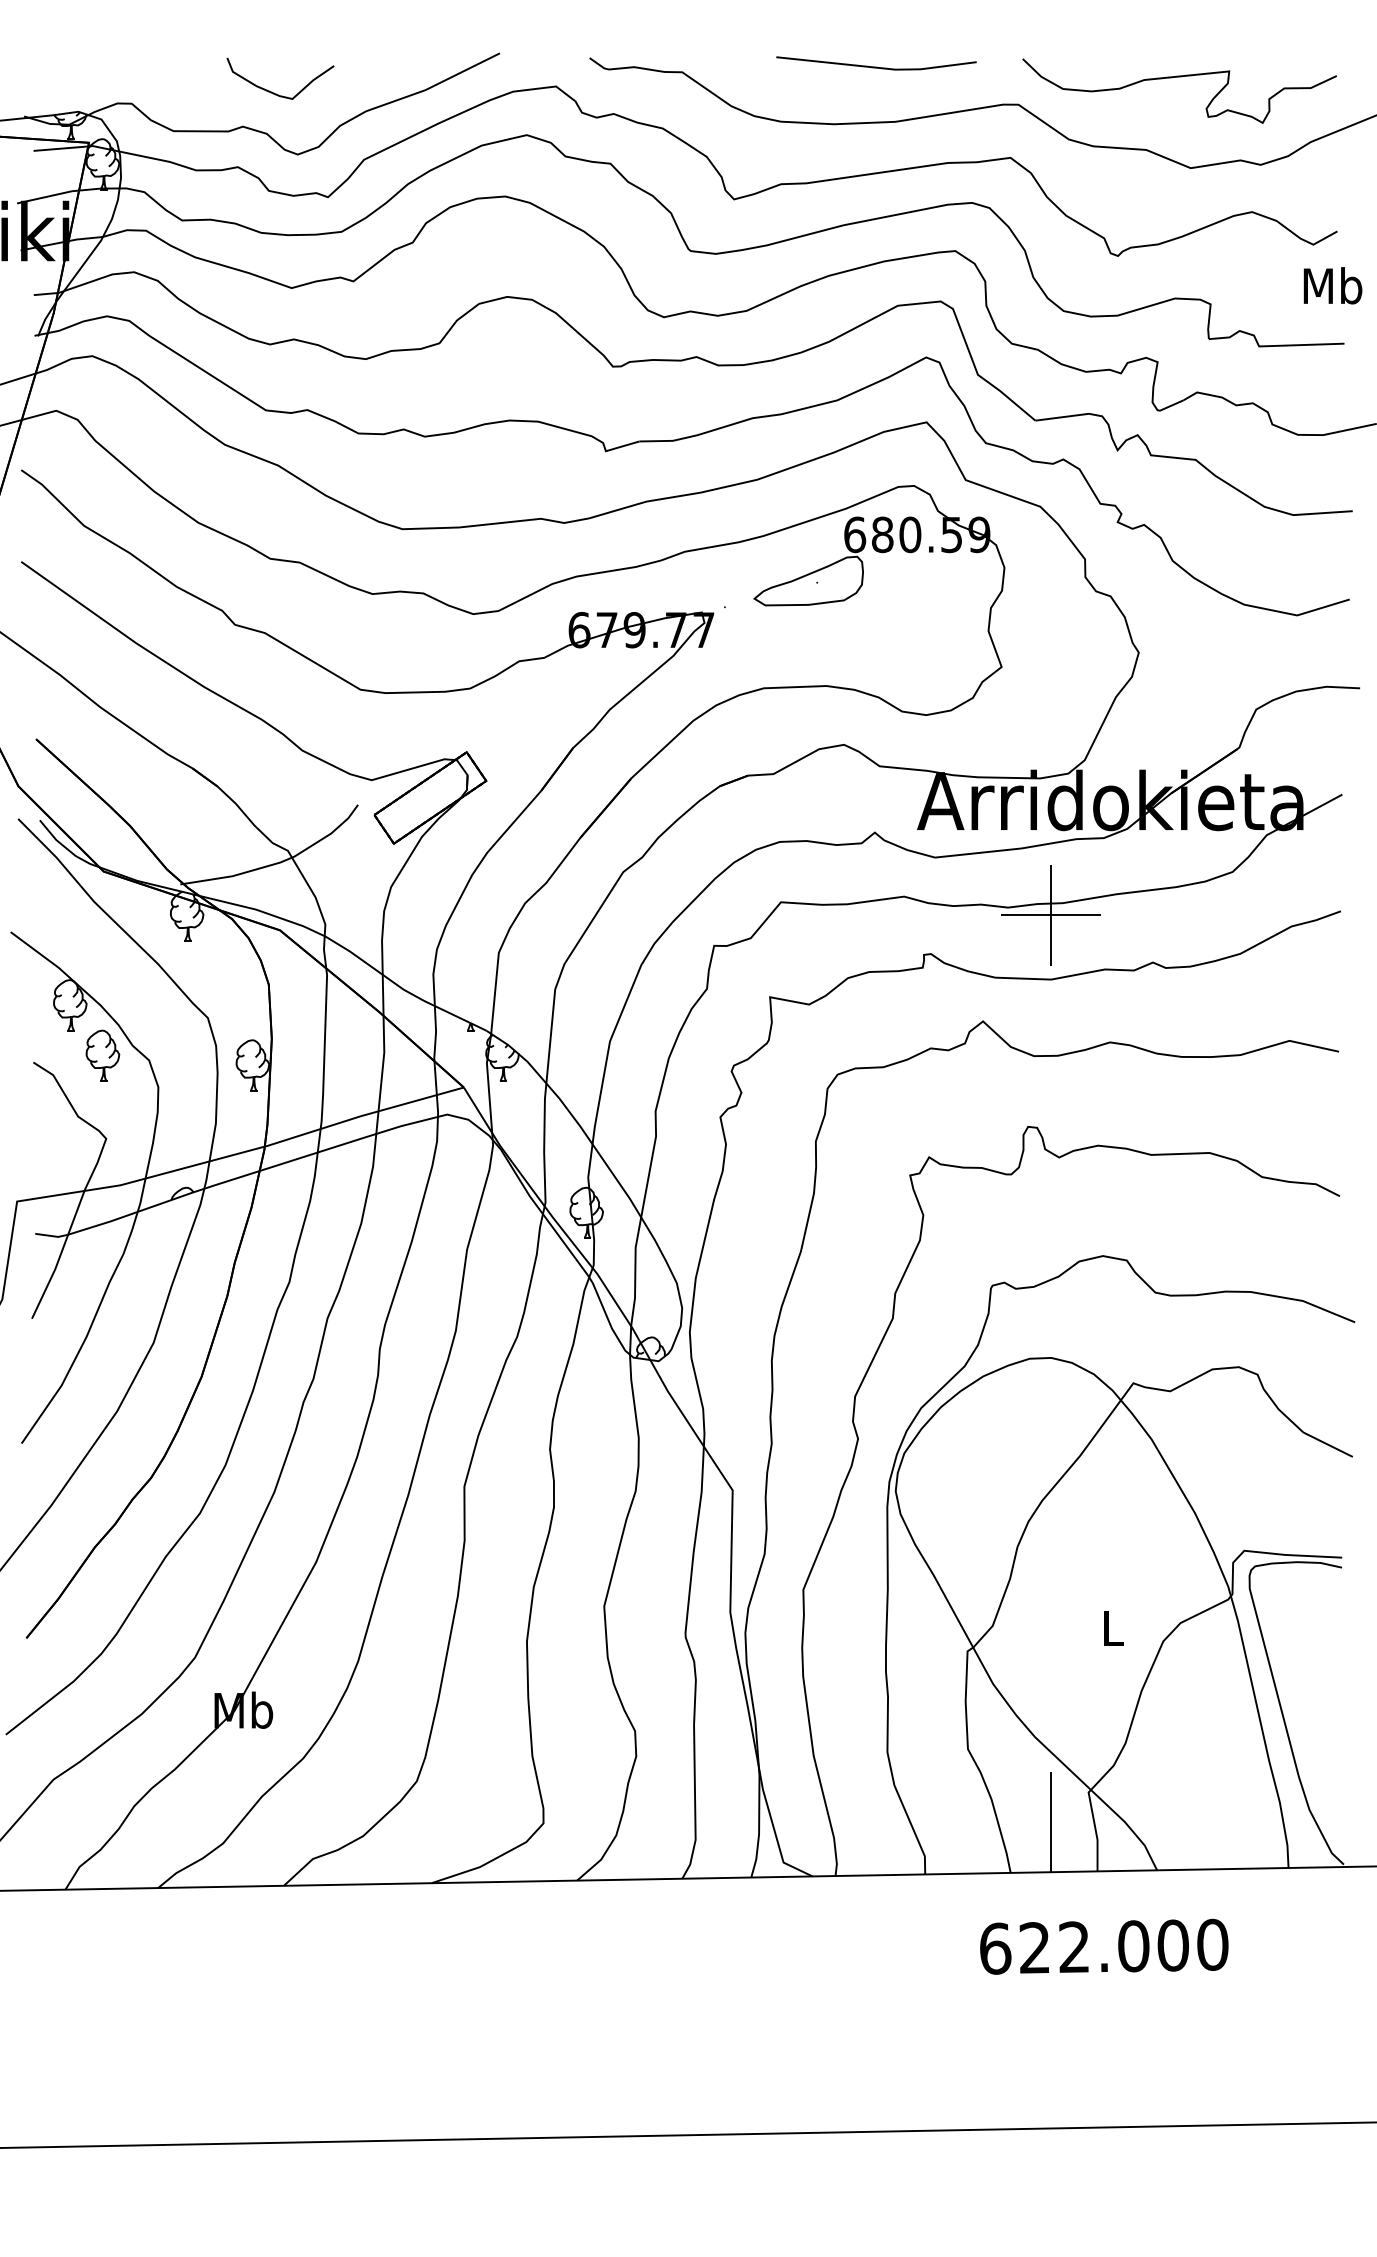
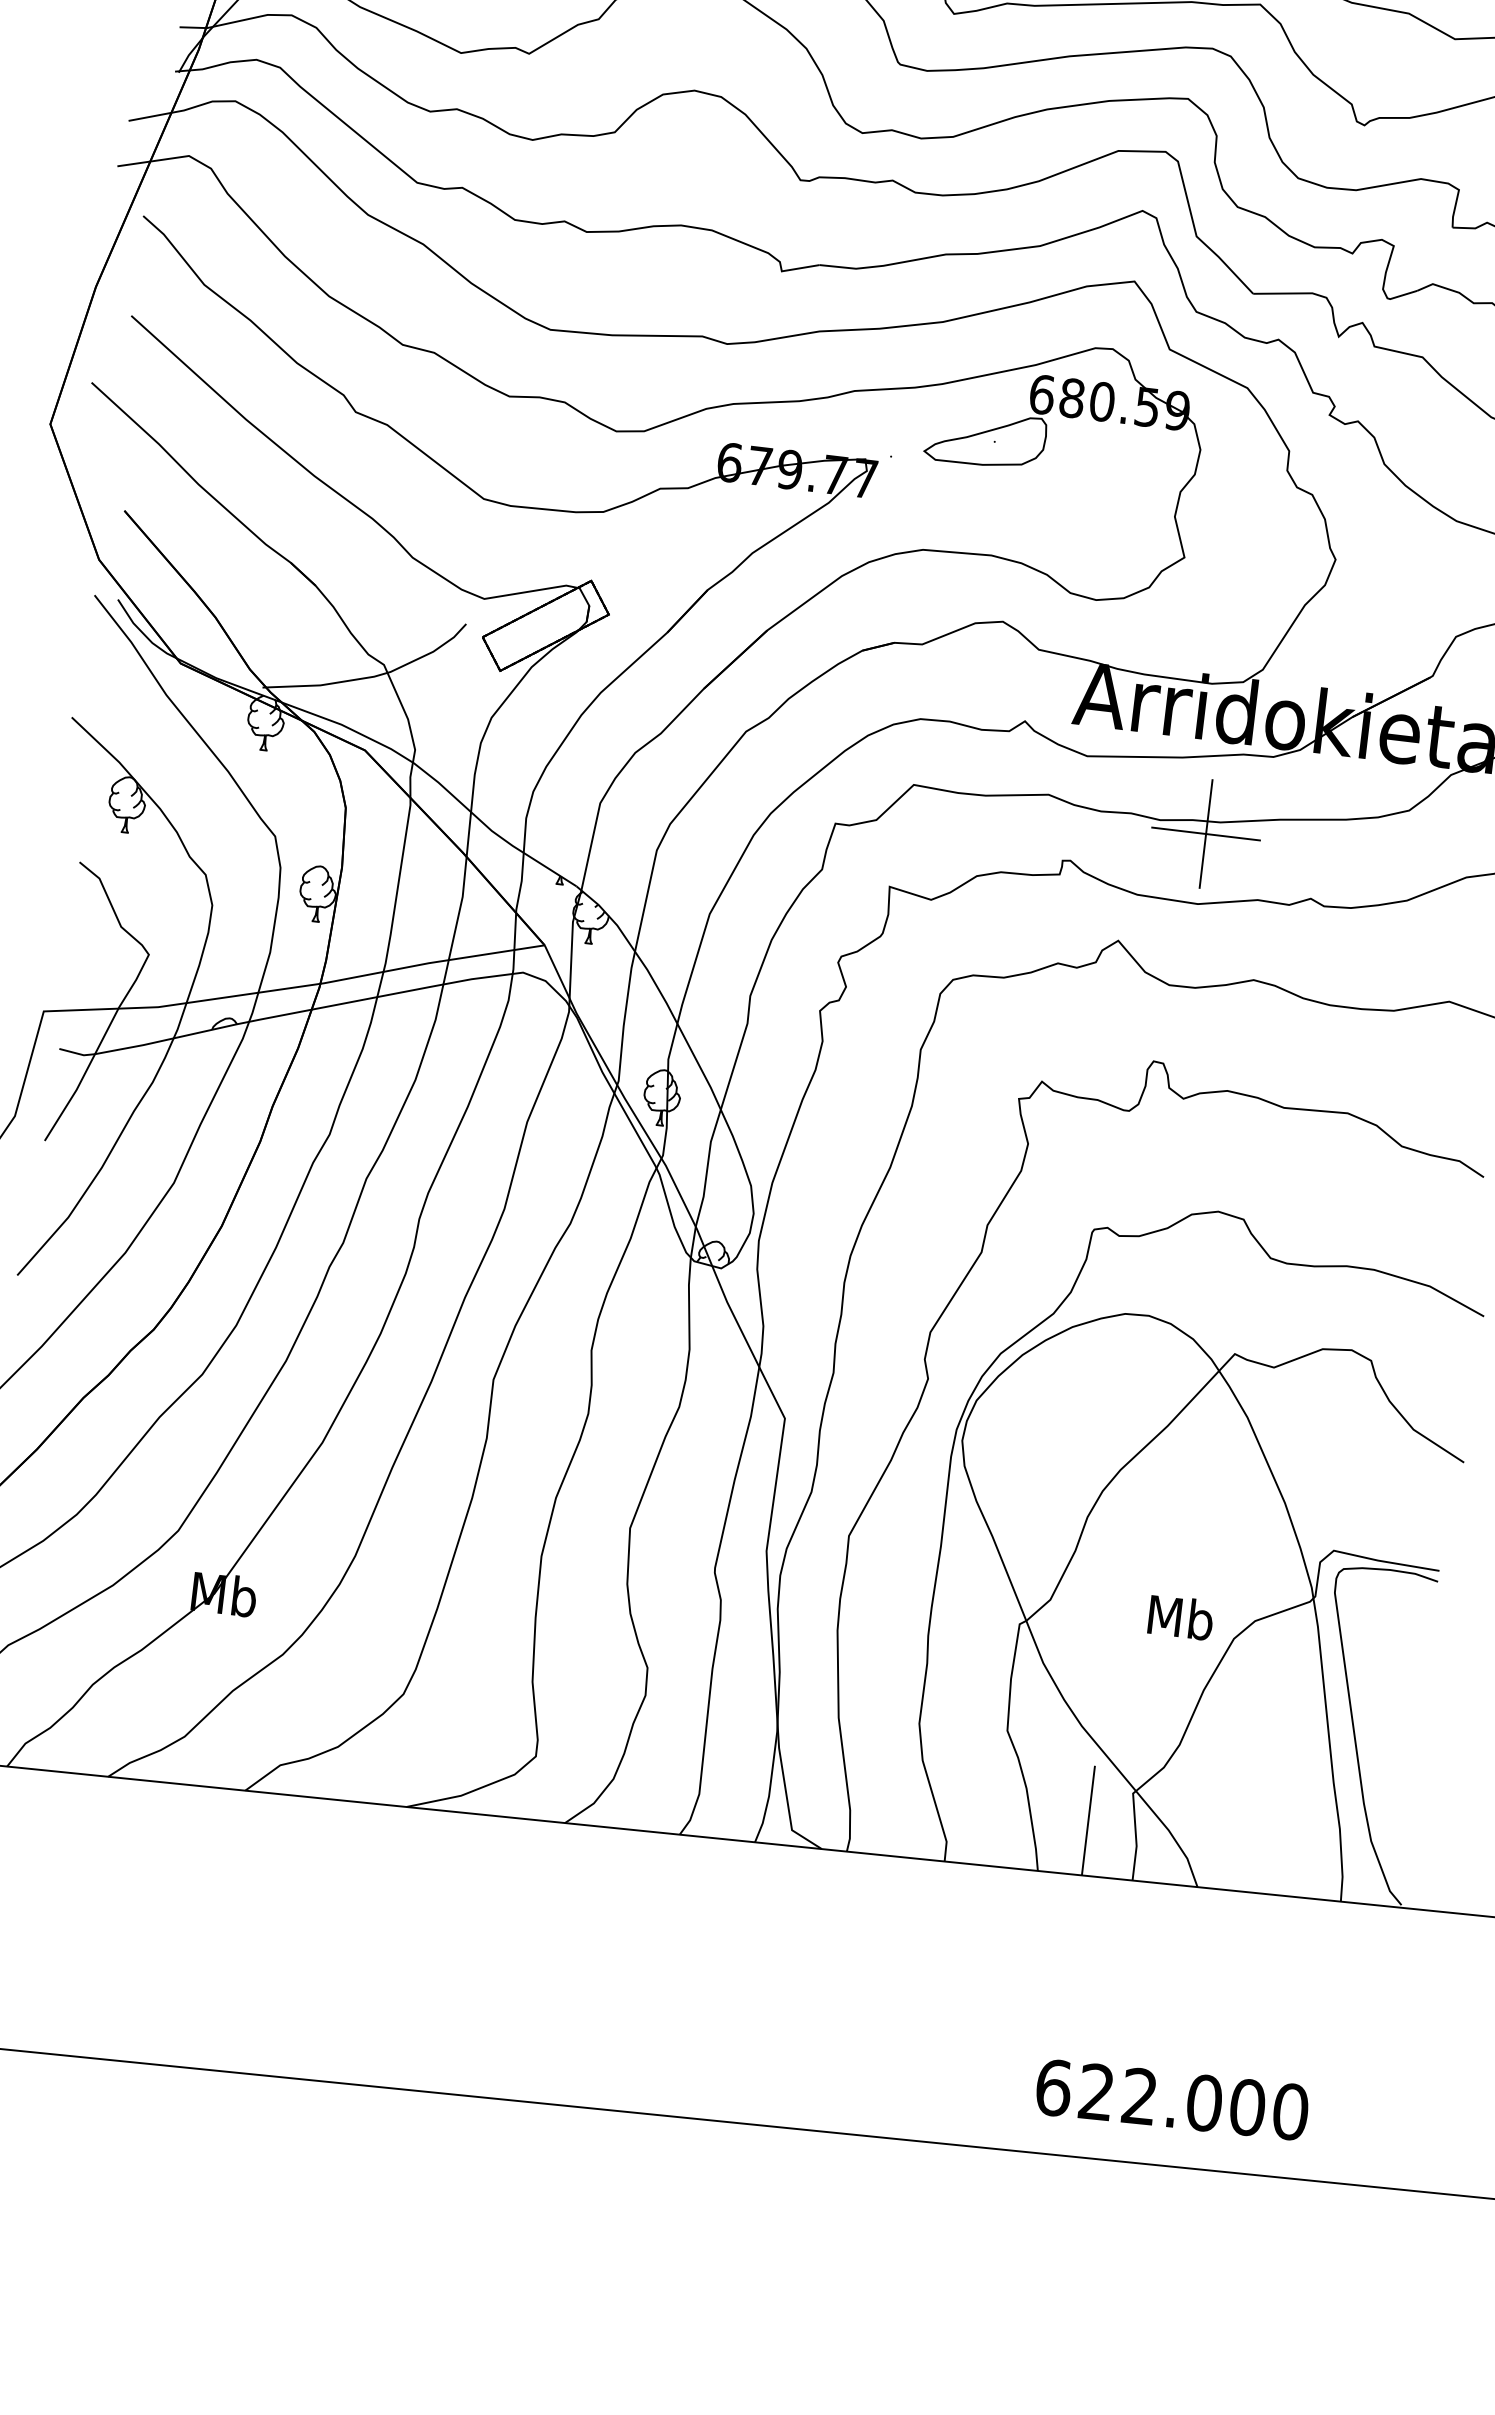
part: (102, 1055) -> (155, 863), removed
text: (1112, 1627) -> (1180, 1617), L -> Mb
text: (1104, 1946) -> (1172, 2099), moved

